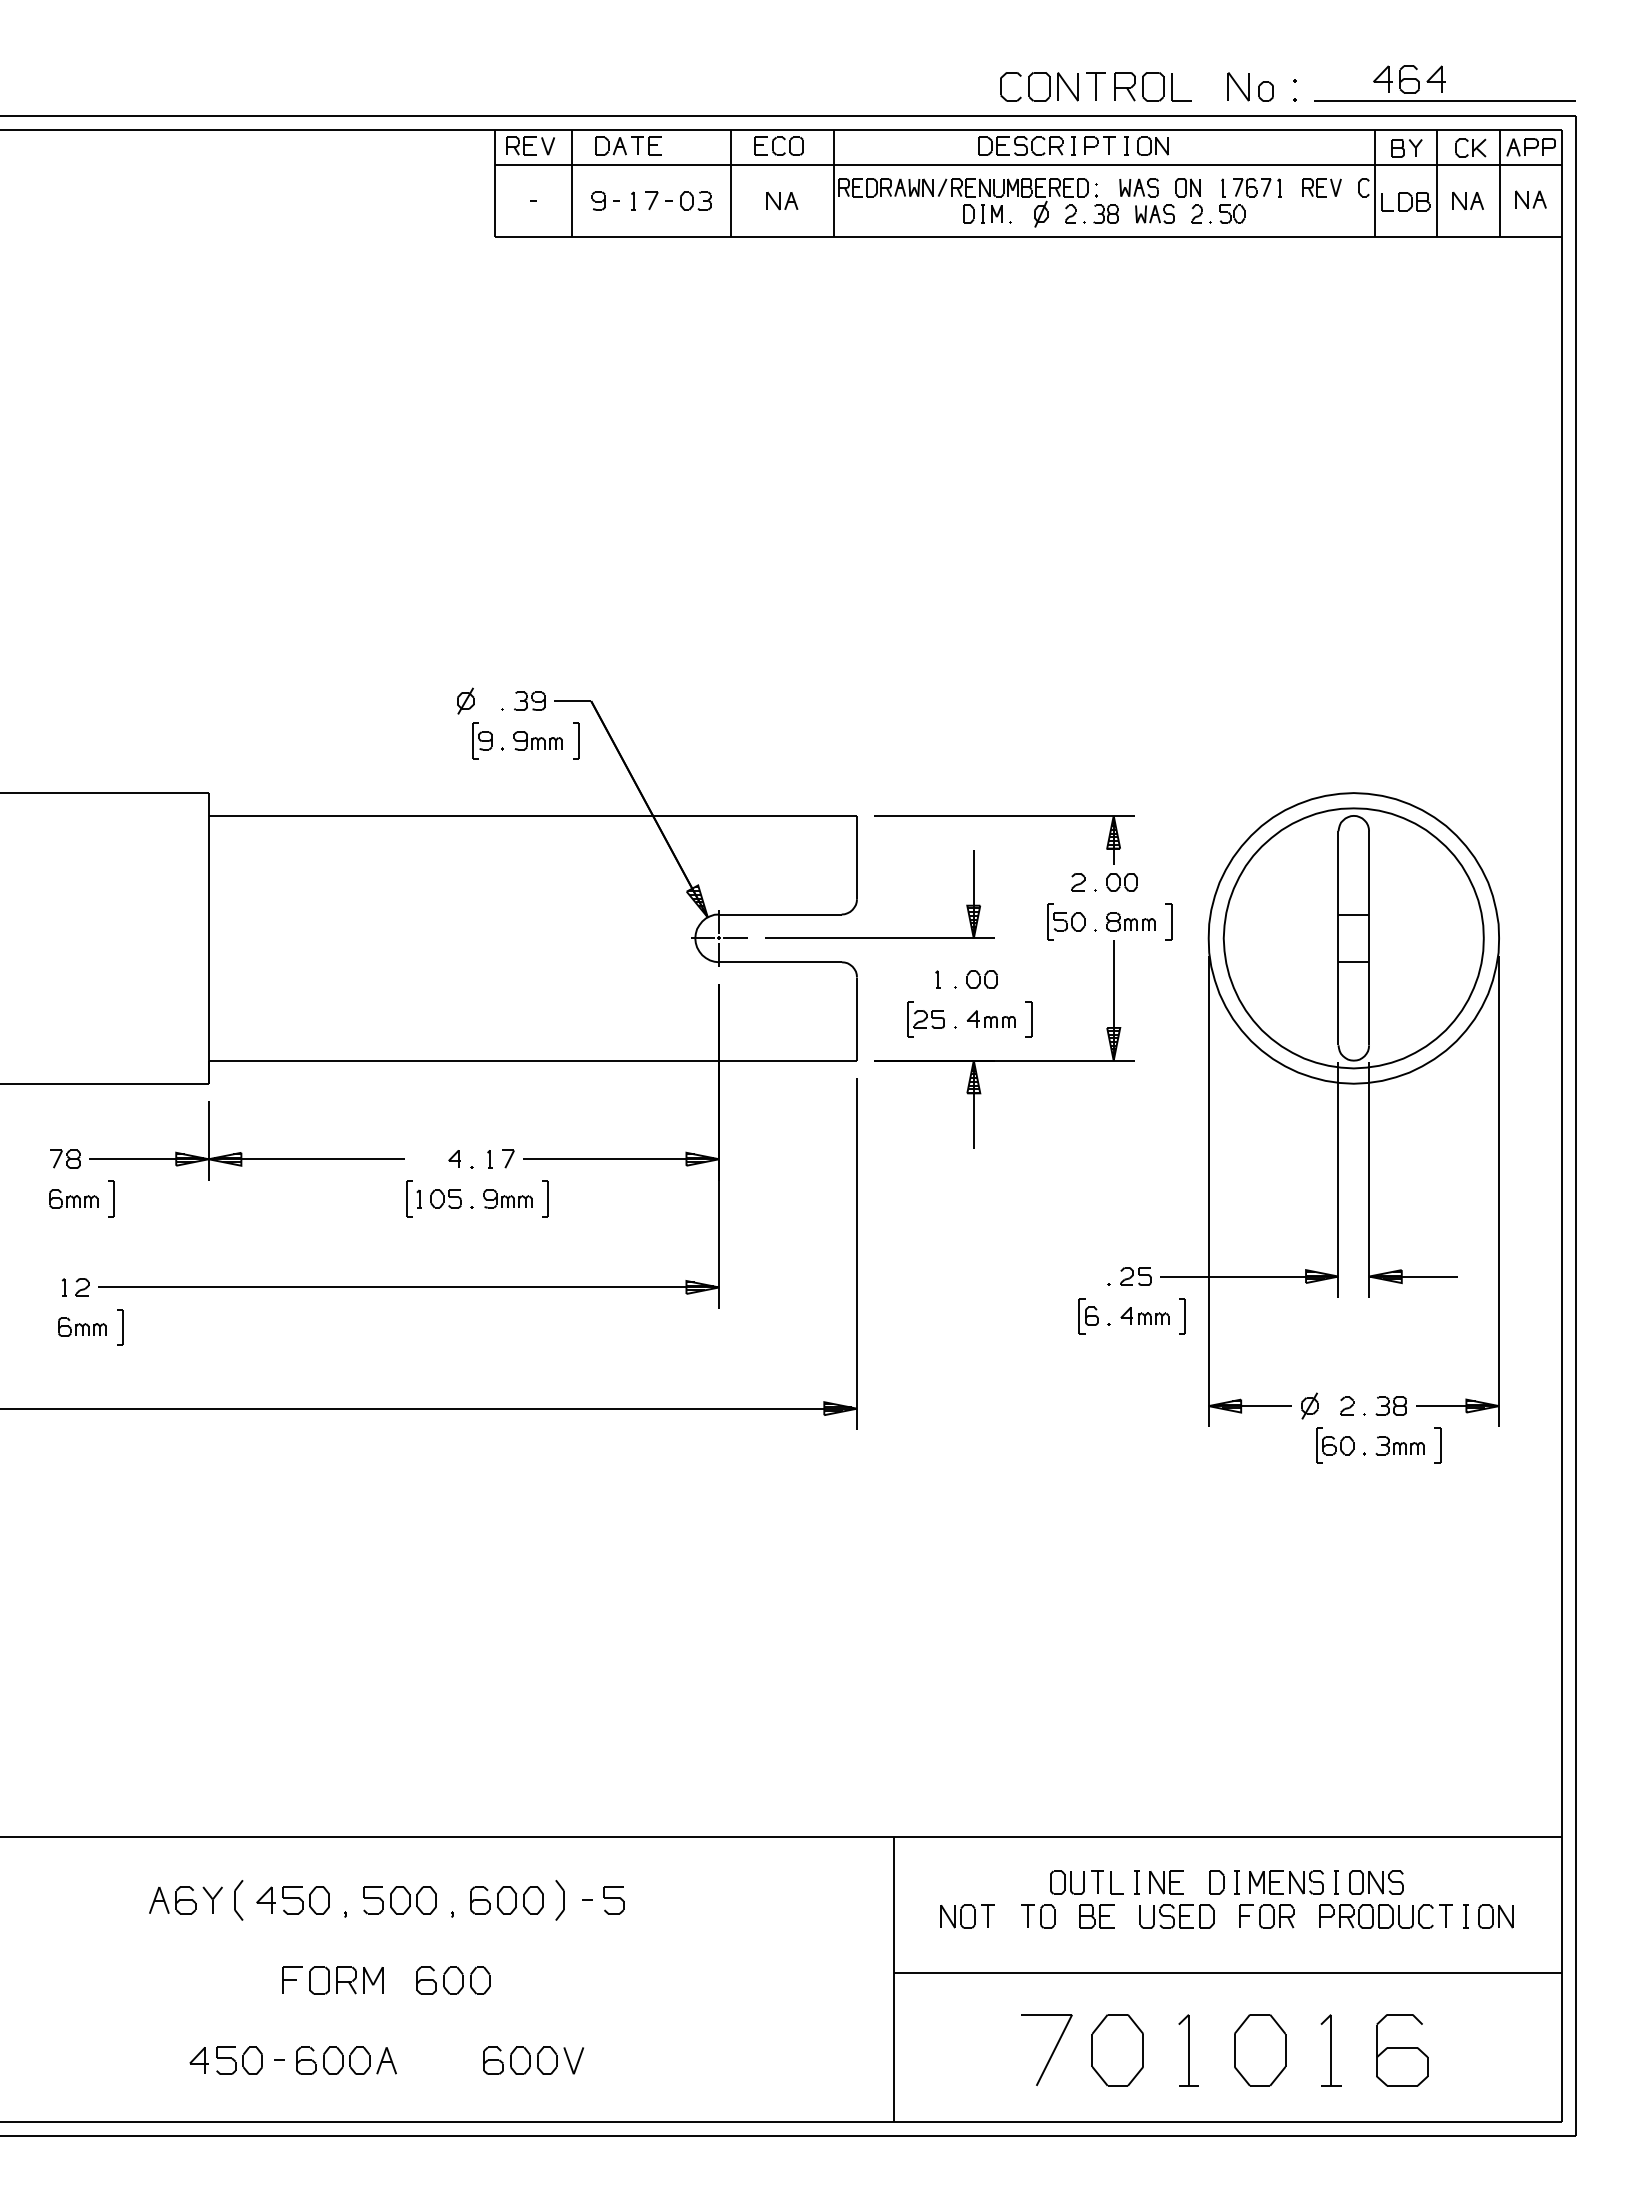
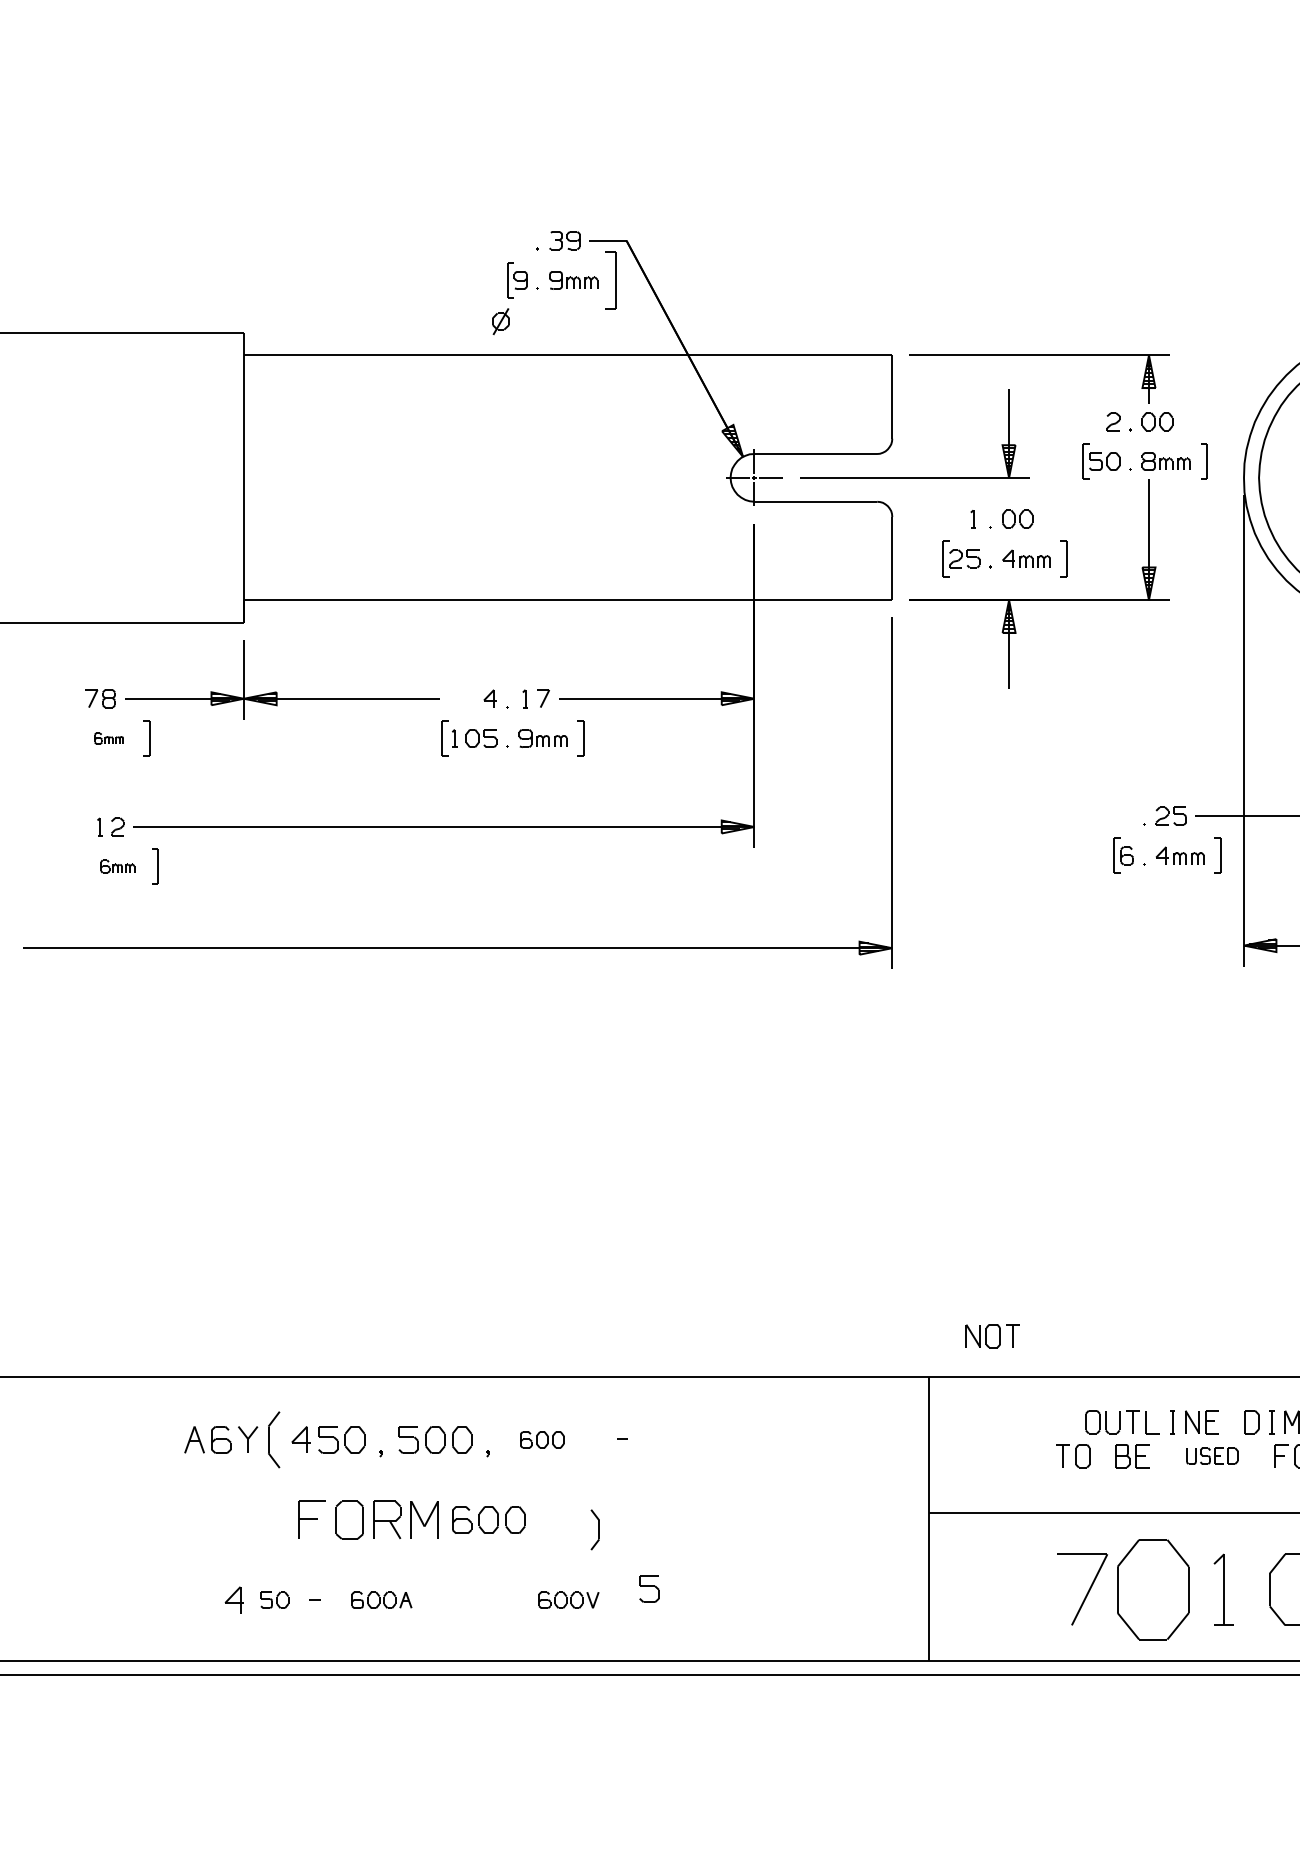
part: (465, 700) -> (500, 321), moved
part: (576, 740) -> (611, 280), size x1.6
part: (73, 1198) -> (108, 738), size x0.6
part: (82, 1326) -> (117, 866), size x0.7
part: (238, 1900) -> (273, 1440), size x1.4
part: (506, 1900) -> (541, 1440), size x0.6
part: (559, 1900) -> (594, 1530), moved
part: (613, 1900) -> (648, 1589), moved
part: (967, 1916) -> (992, 1336), moved
part: (1176, 1916) -> (1211, 1456), size x0.7
part: (332, 1980) -> (367, 1520), size x1.4
part: (1117, 2050) -> (1152, 1590), size x1.4
part: (239, 2060) -> (274, 1600), size x0.6
part: (346, 2060) -> (381, 1600), size x0.6
part: (533, 2060) -> (568, 1600), size x0.6

